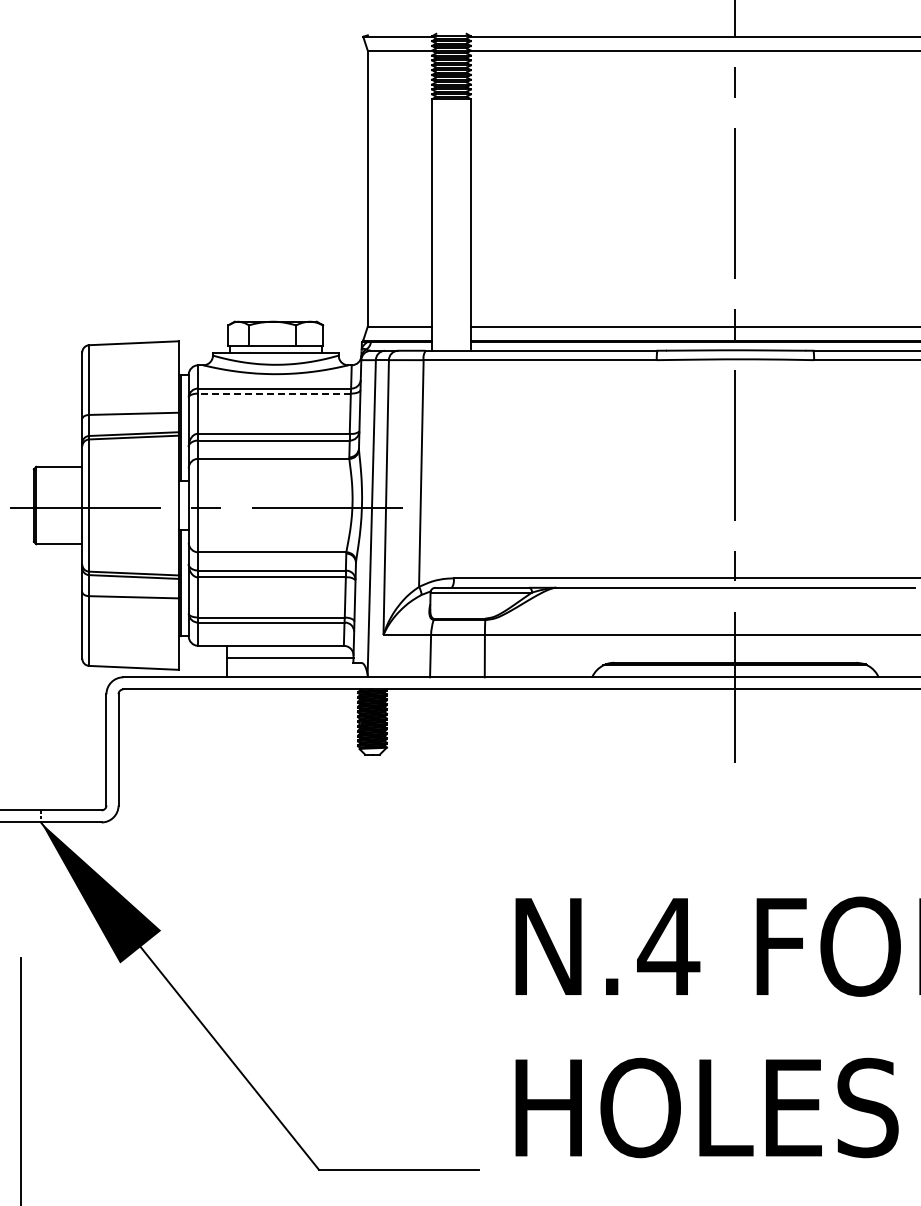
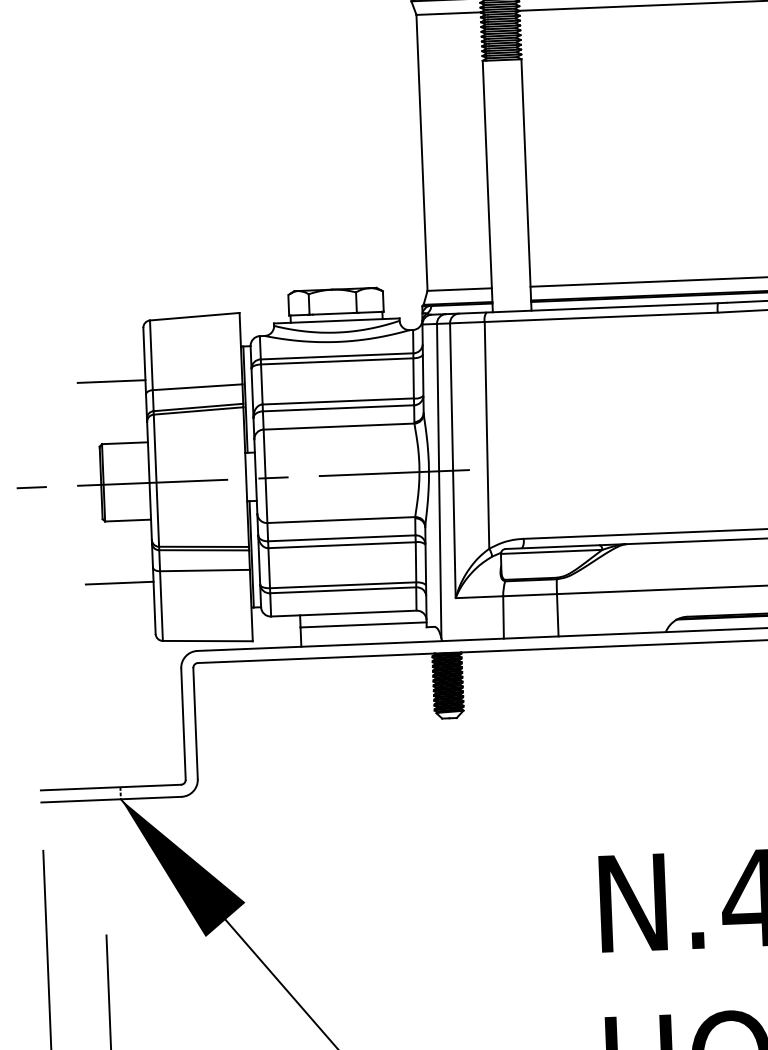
line: (274, 393) -> (337, 361), dashed -> solid
line: (48, 404) -> (111, 381), added
line: (48, 606) -> (119, 583), added

